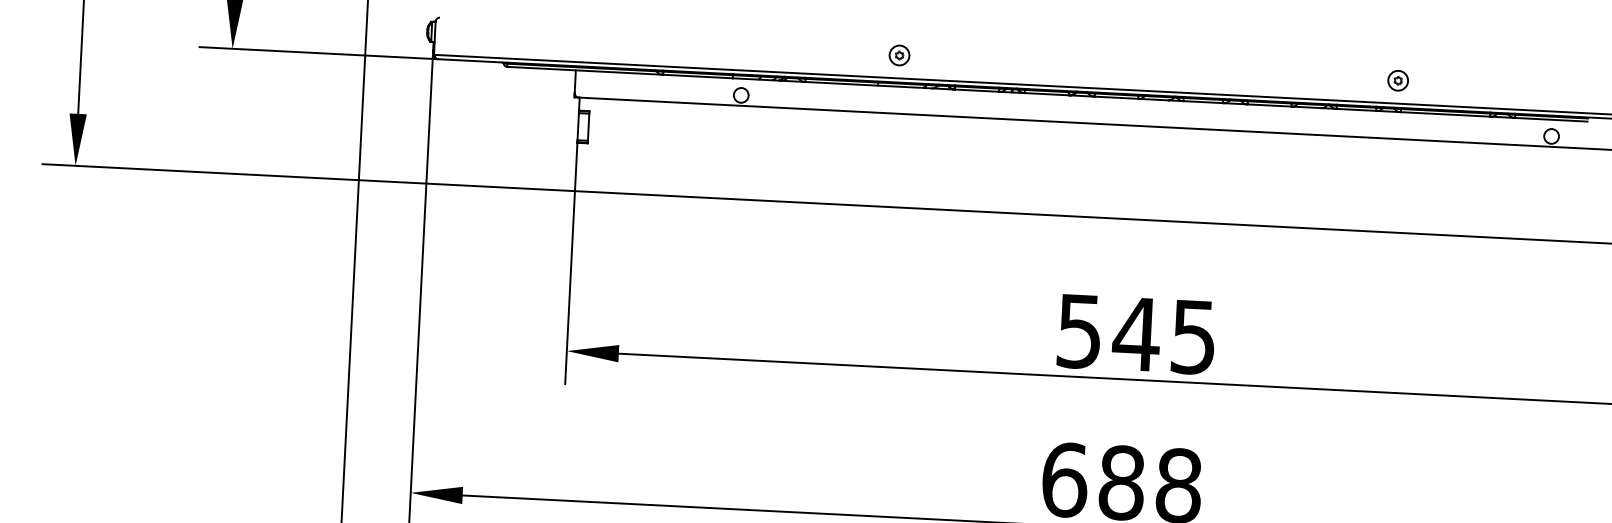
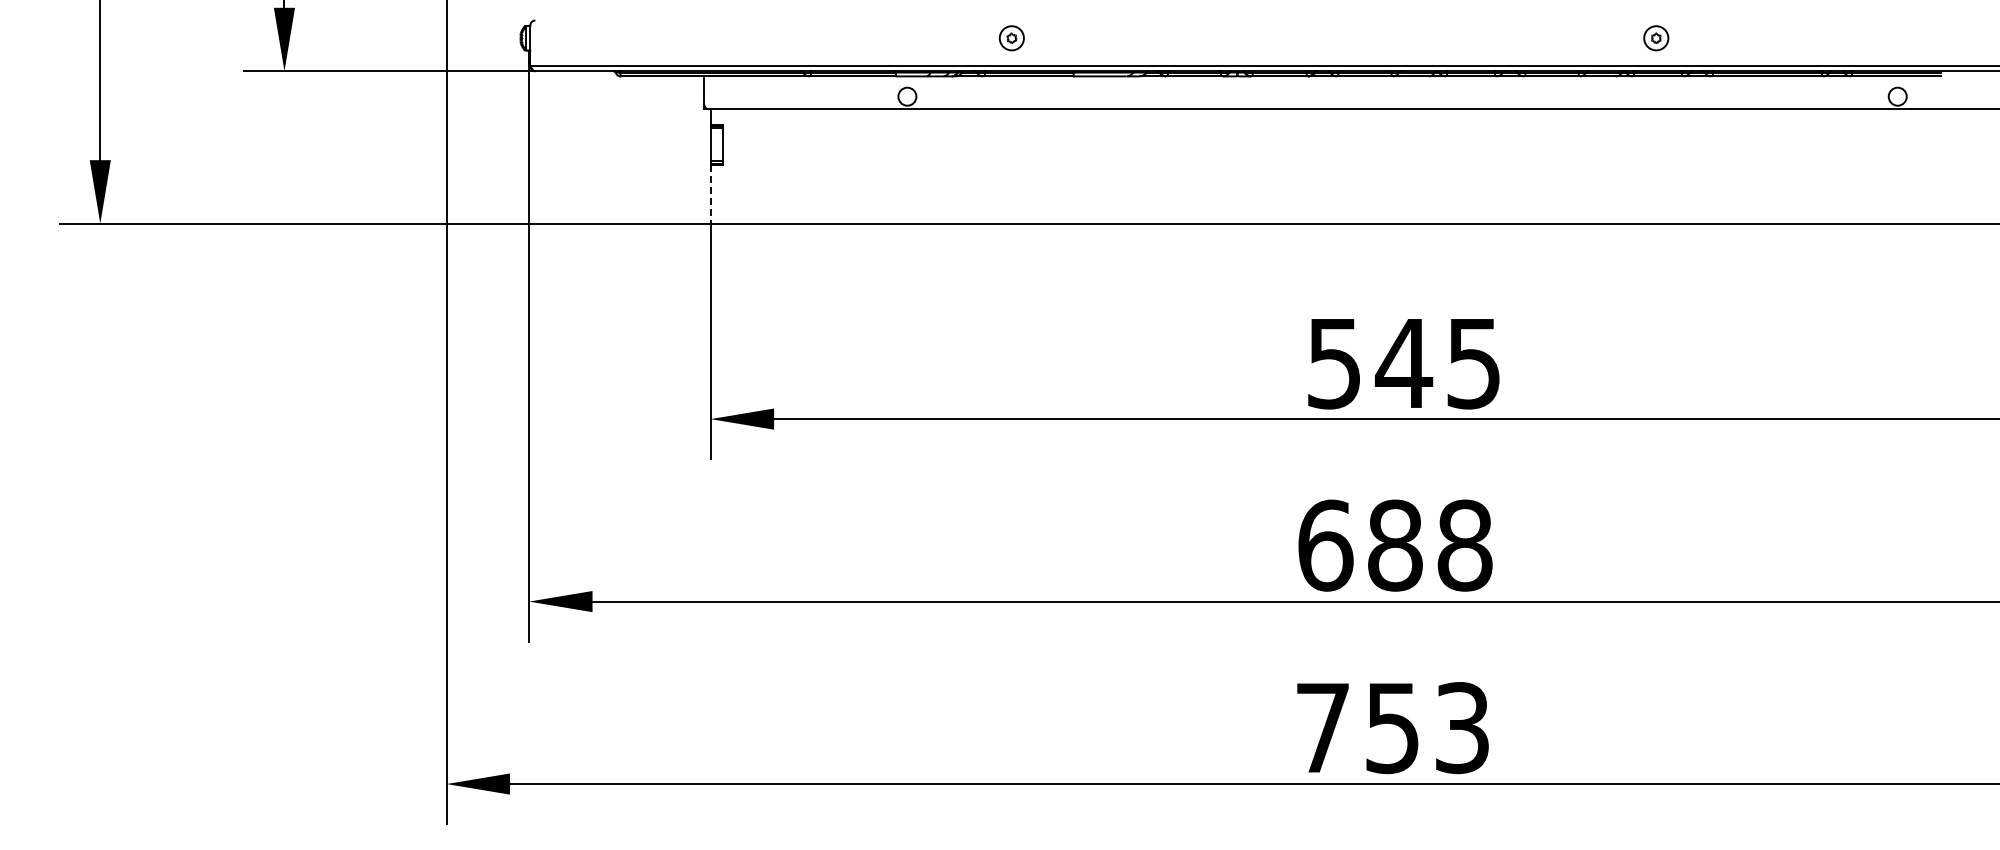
part: (899, 55) -> (1011, 38), moved
part: (1398, 80) -> (1656, 38), moved
line: (576, 167) -> (710, 194), solid -> dashed

